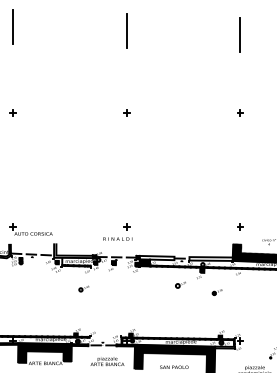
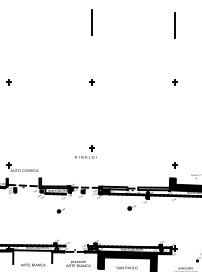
line: (13, 26) -> (9, 19), removed
part: (117, 231) -> (85, 151), moved
part: (217, 292) -> (158, 213), removed
hatch: (44, 353) -> (32, 257), removed

